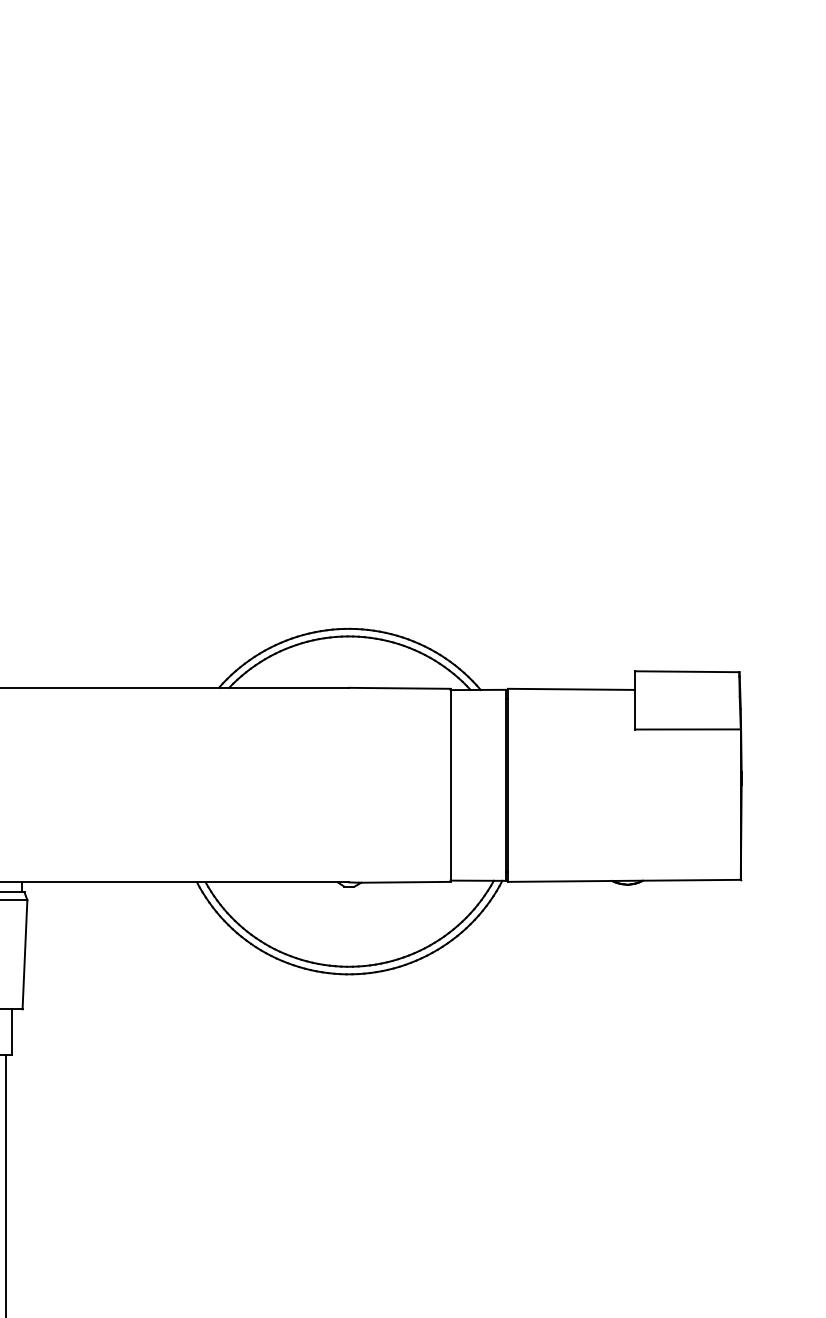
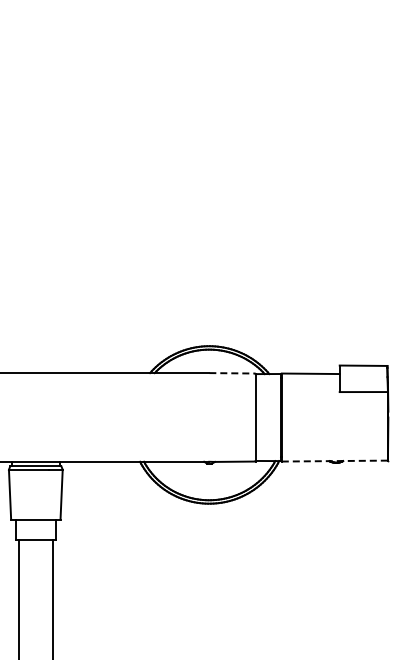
line: (399, 688) -> (232, 373), solid -> dashed
line: (625, 881) -> (335, 461), solid -> dashed

